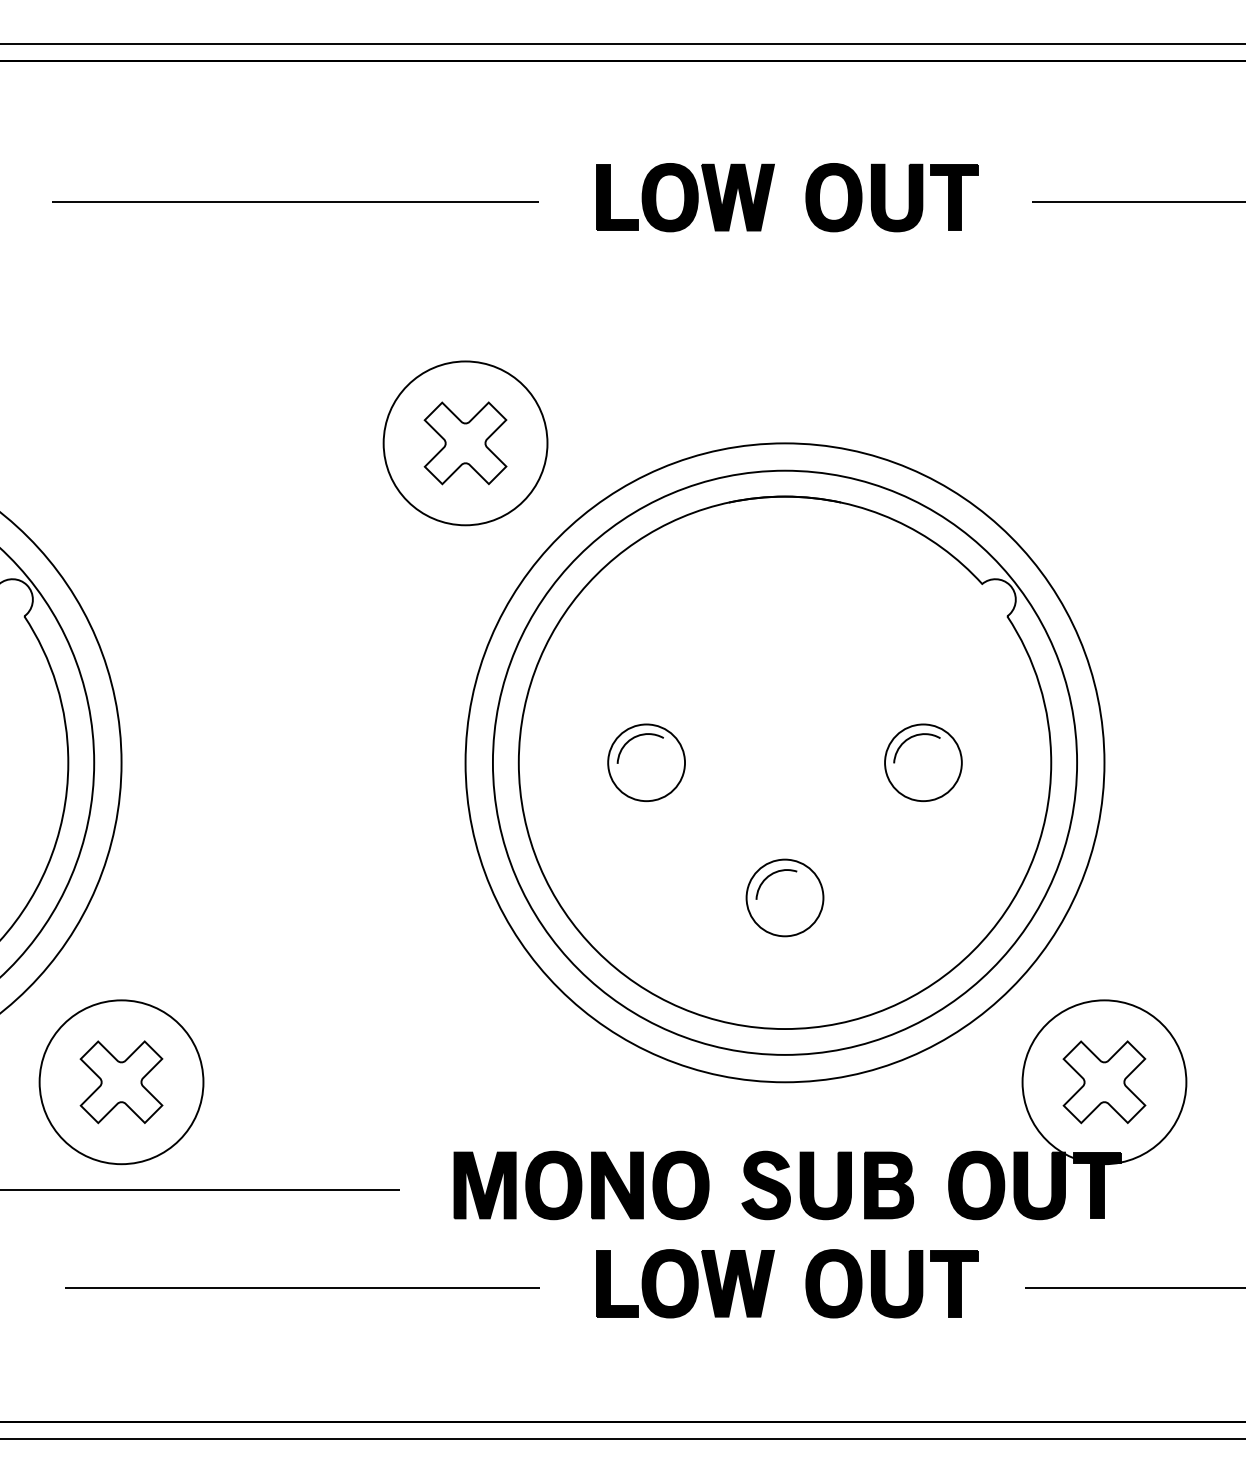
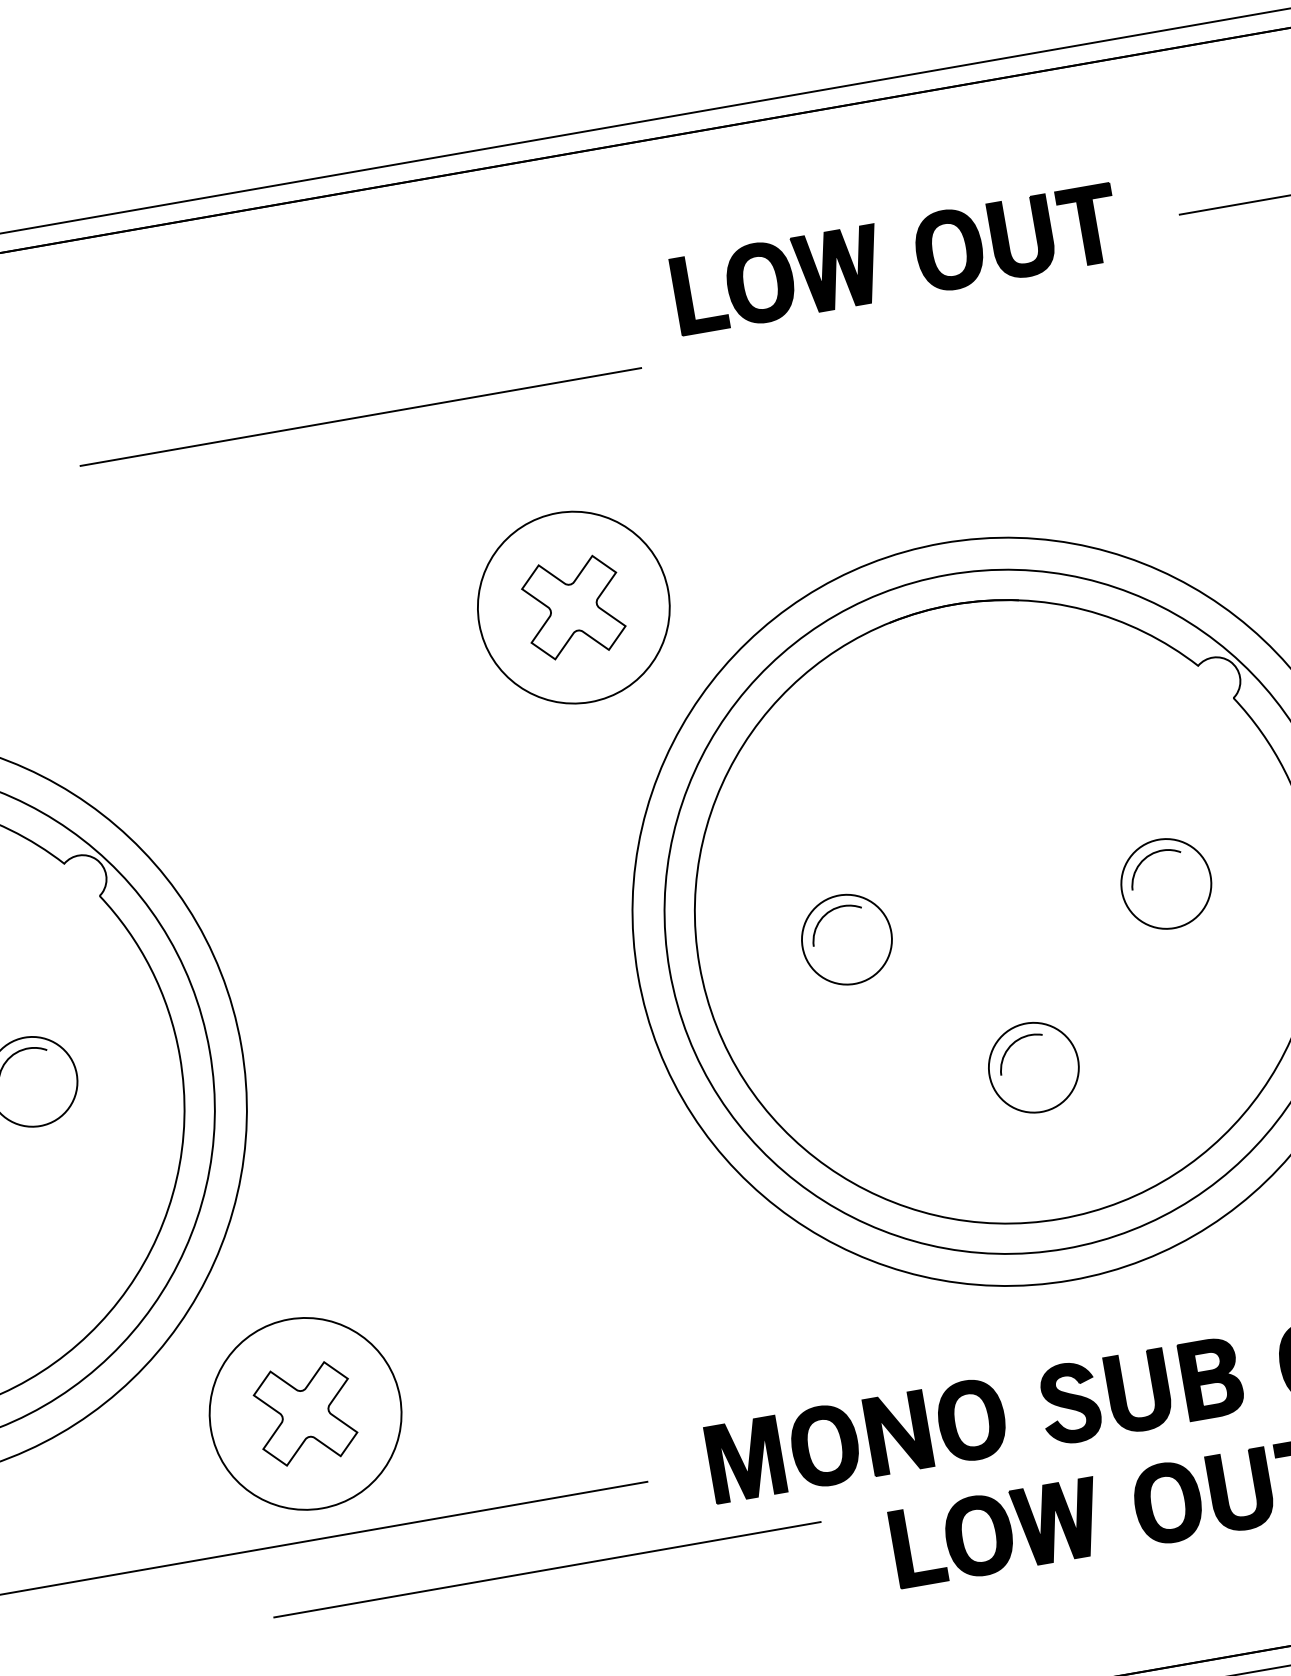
line: (295, 201) -> (360, 416), moved
line: (302, 1287) -> (547, 1569), moved

